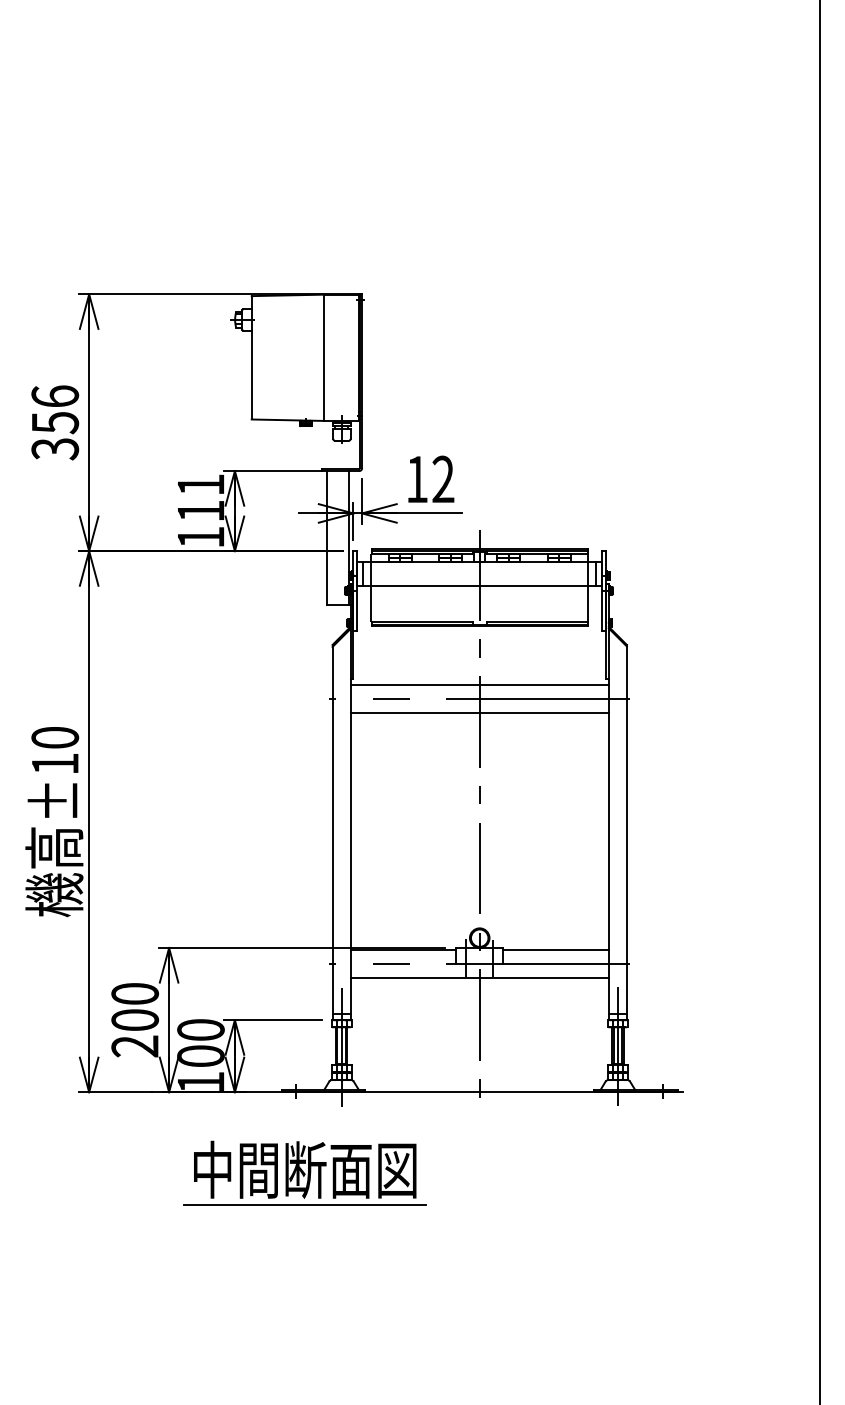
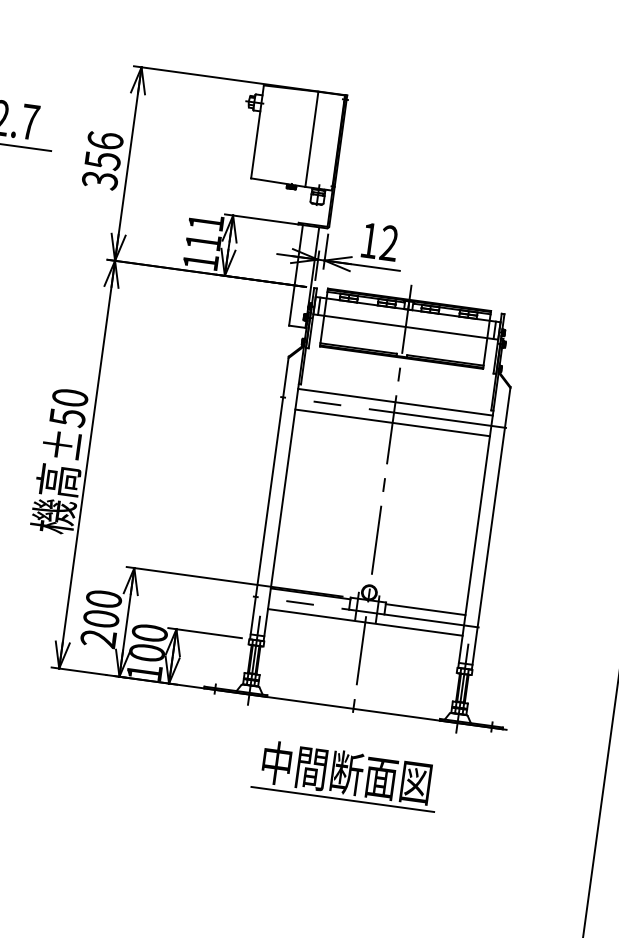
text: (55, 764) -> (67, 418), ±10 -> ±50
part: (304, 1172) -> (345, 774), moved

